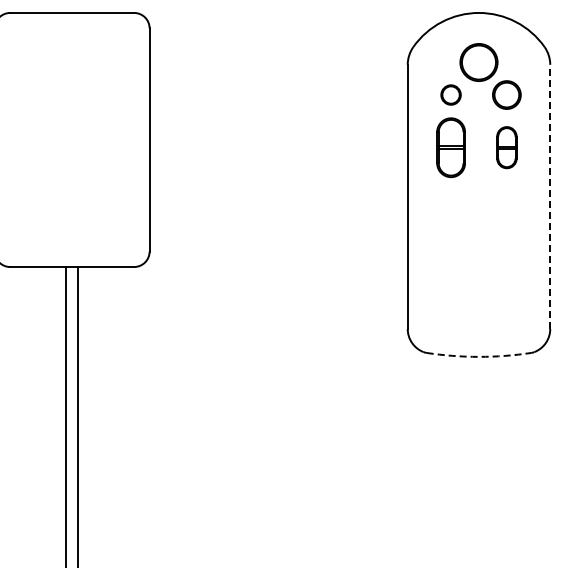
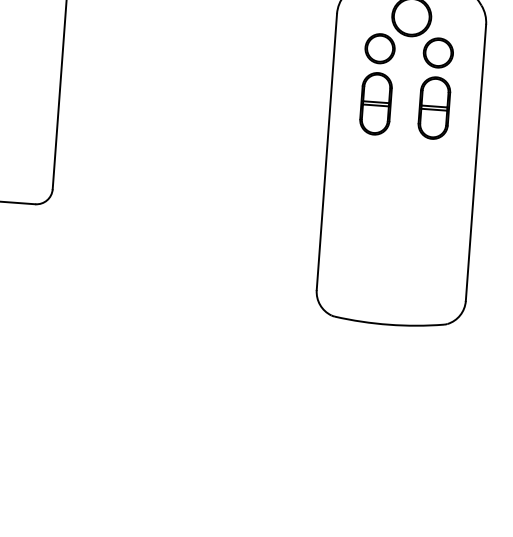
circle: (450, 94) -> (379, 48), size x1.43
part: (506, 147) -> (434, 107), size x1.43
line: (550, 196) -> (476, 162), dashed -> solid
arc: (478, 356) -> (388, 324), dashed -> solid

